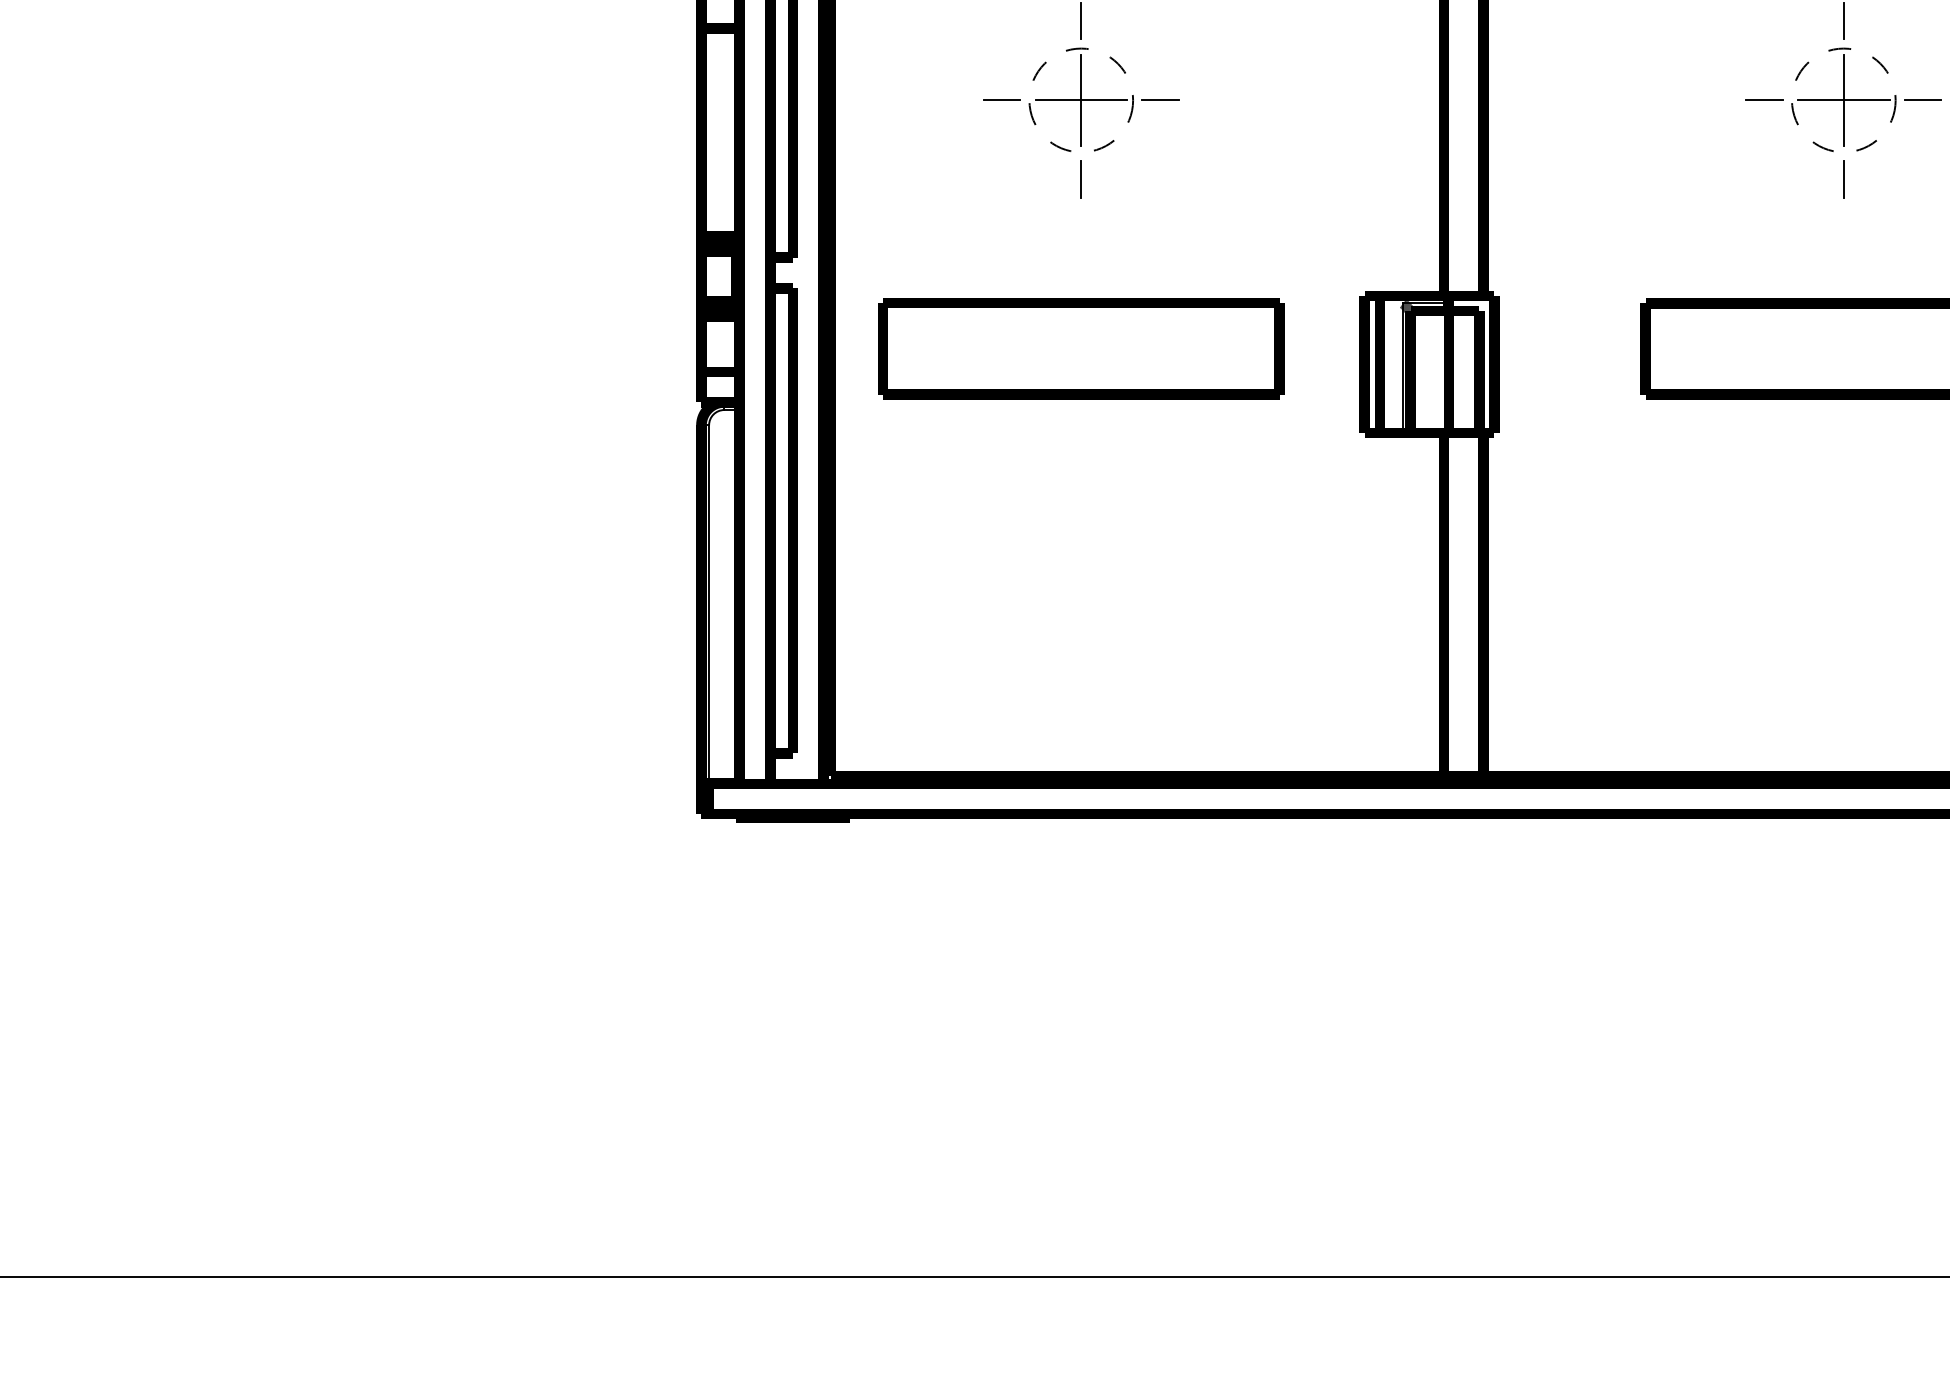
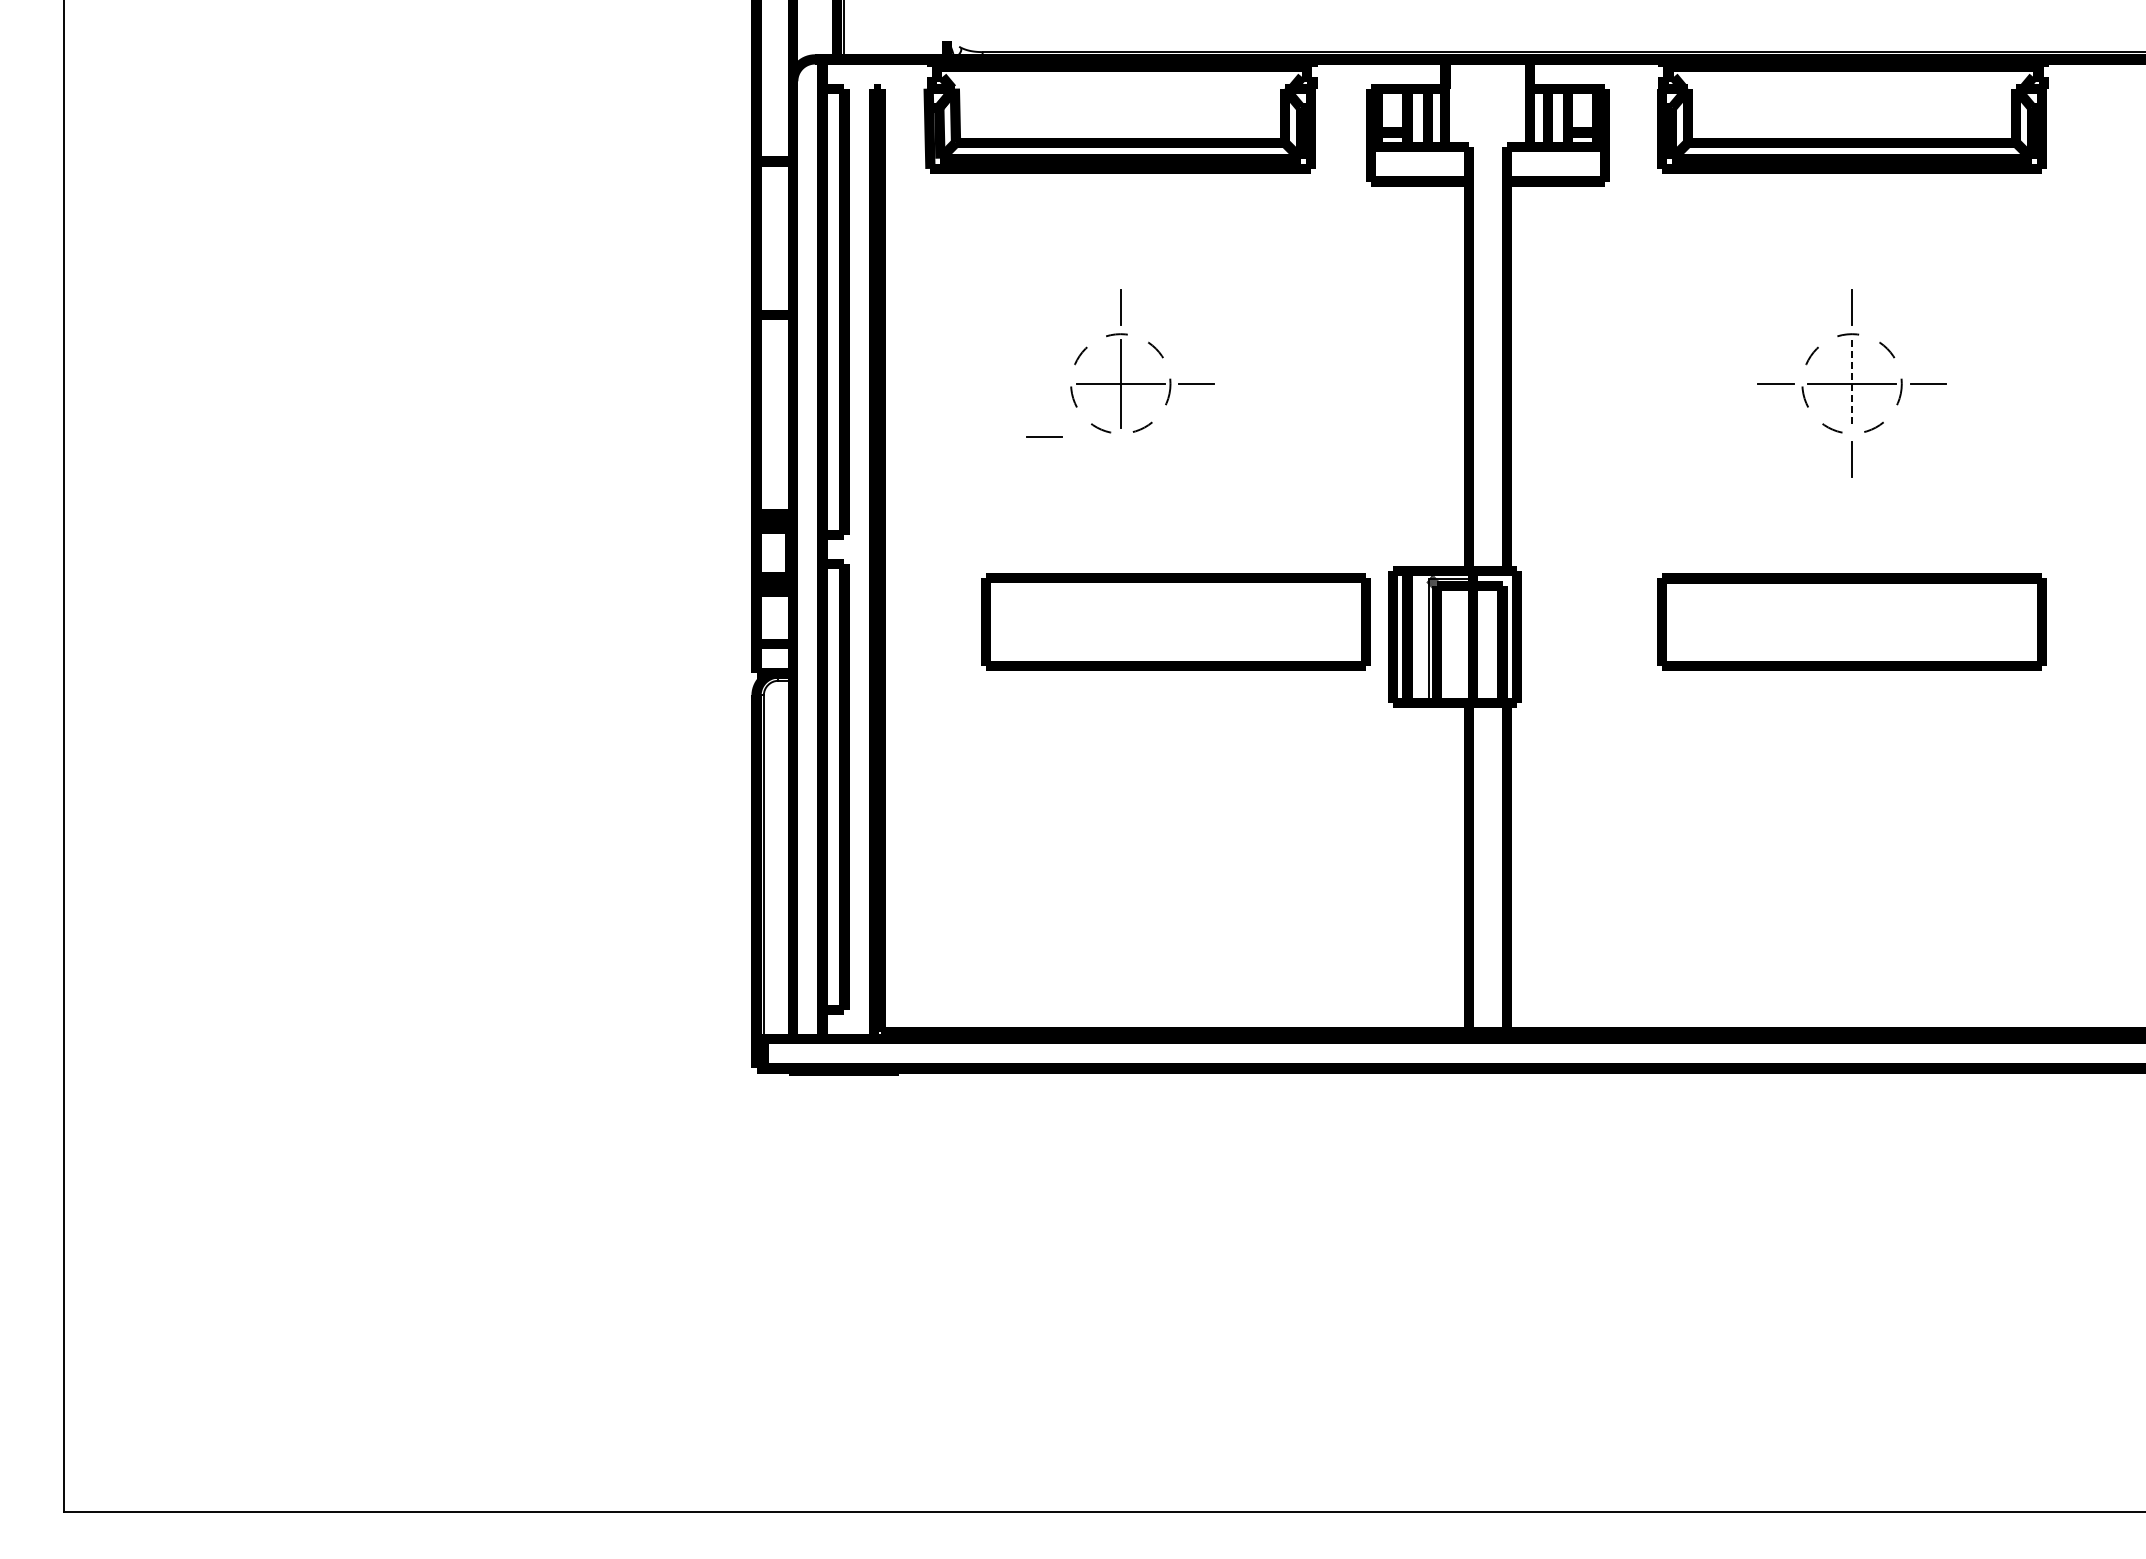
line: (1001, 100) -> (1044, 436), moved
line: (1844, 100) -> (1852, 383), solid -> dashed
line: (1080, 179) -> (1120, 459), removed
part: (1080, 348) -> (1175, 621), moved

